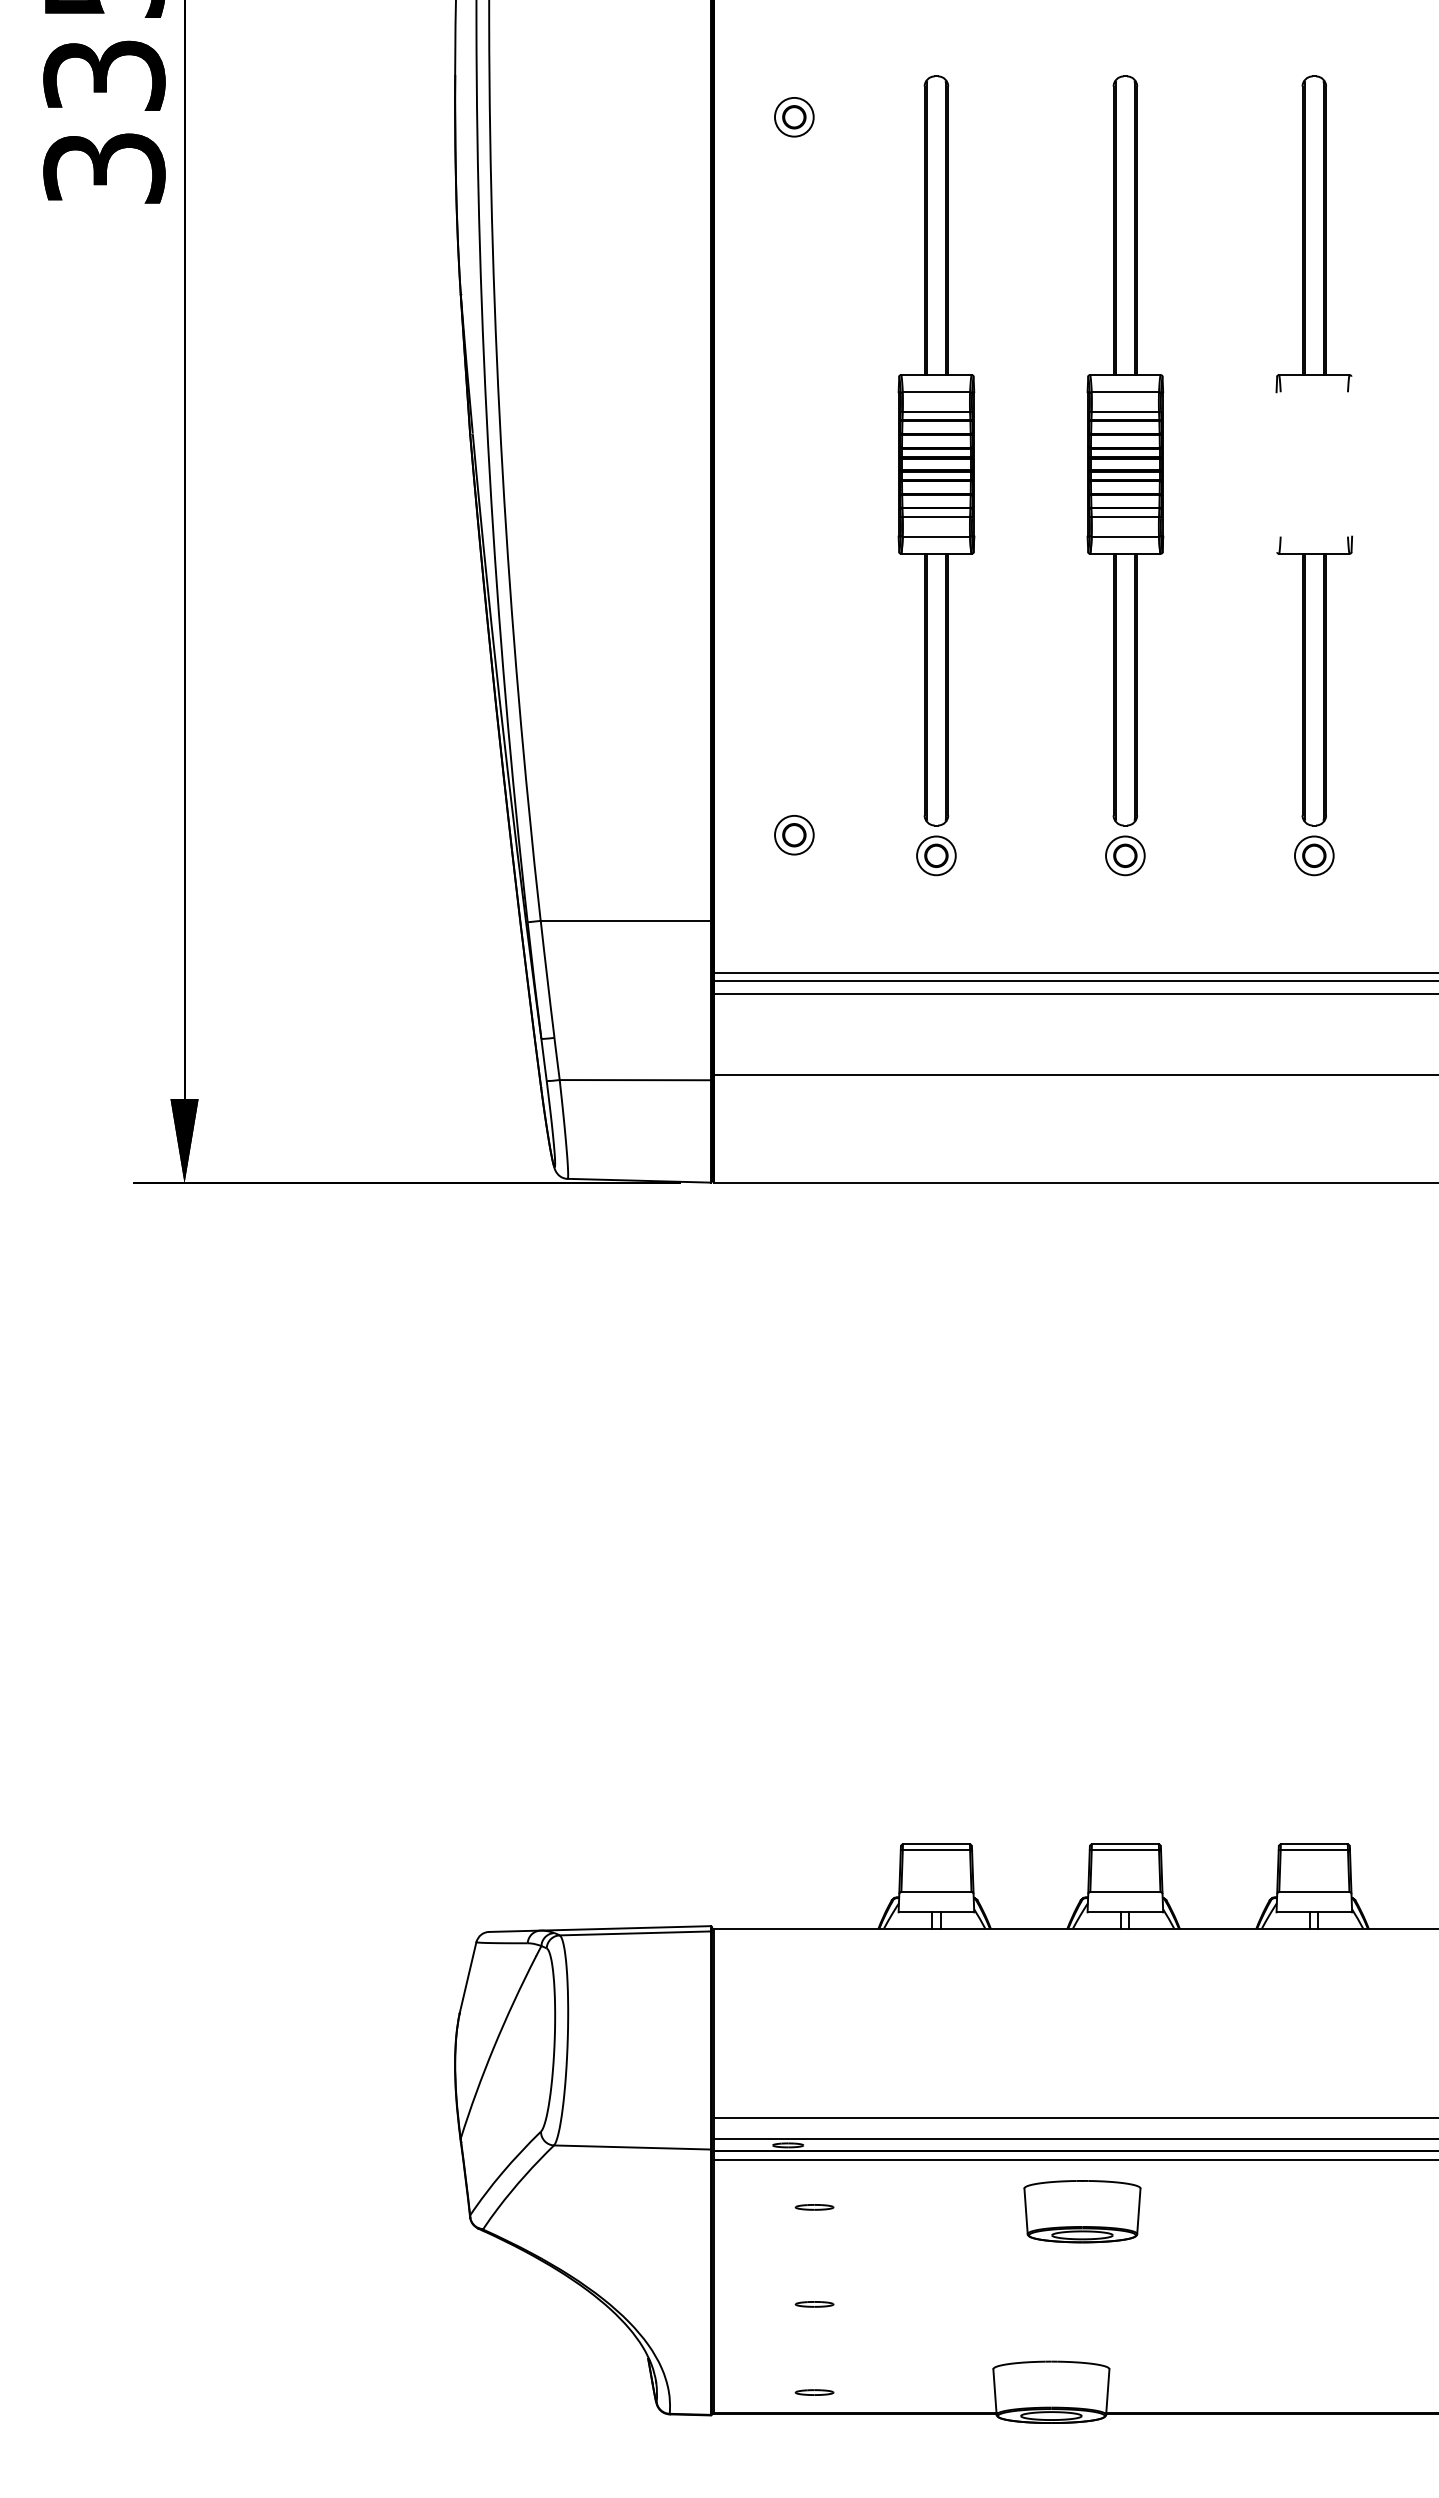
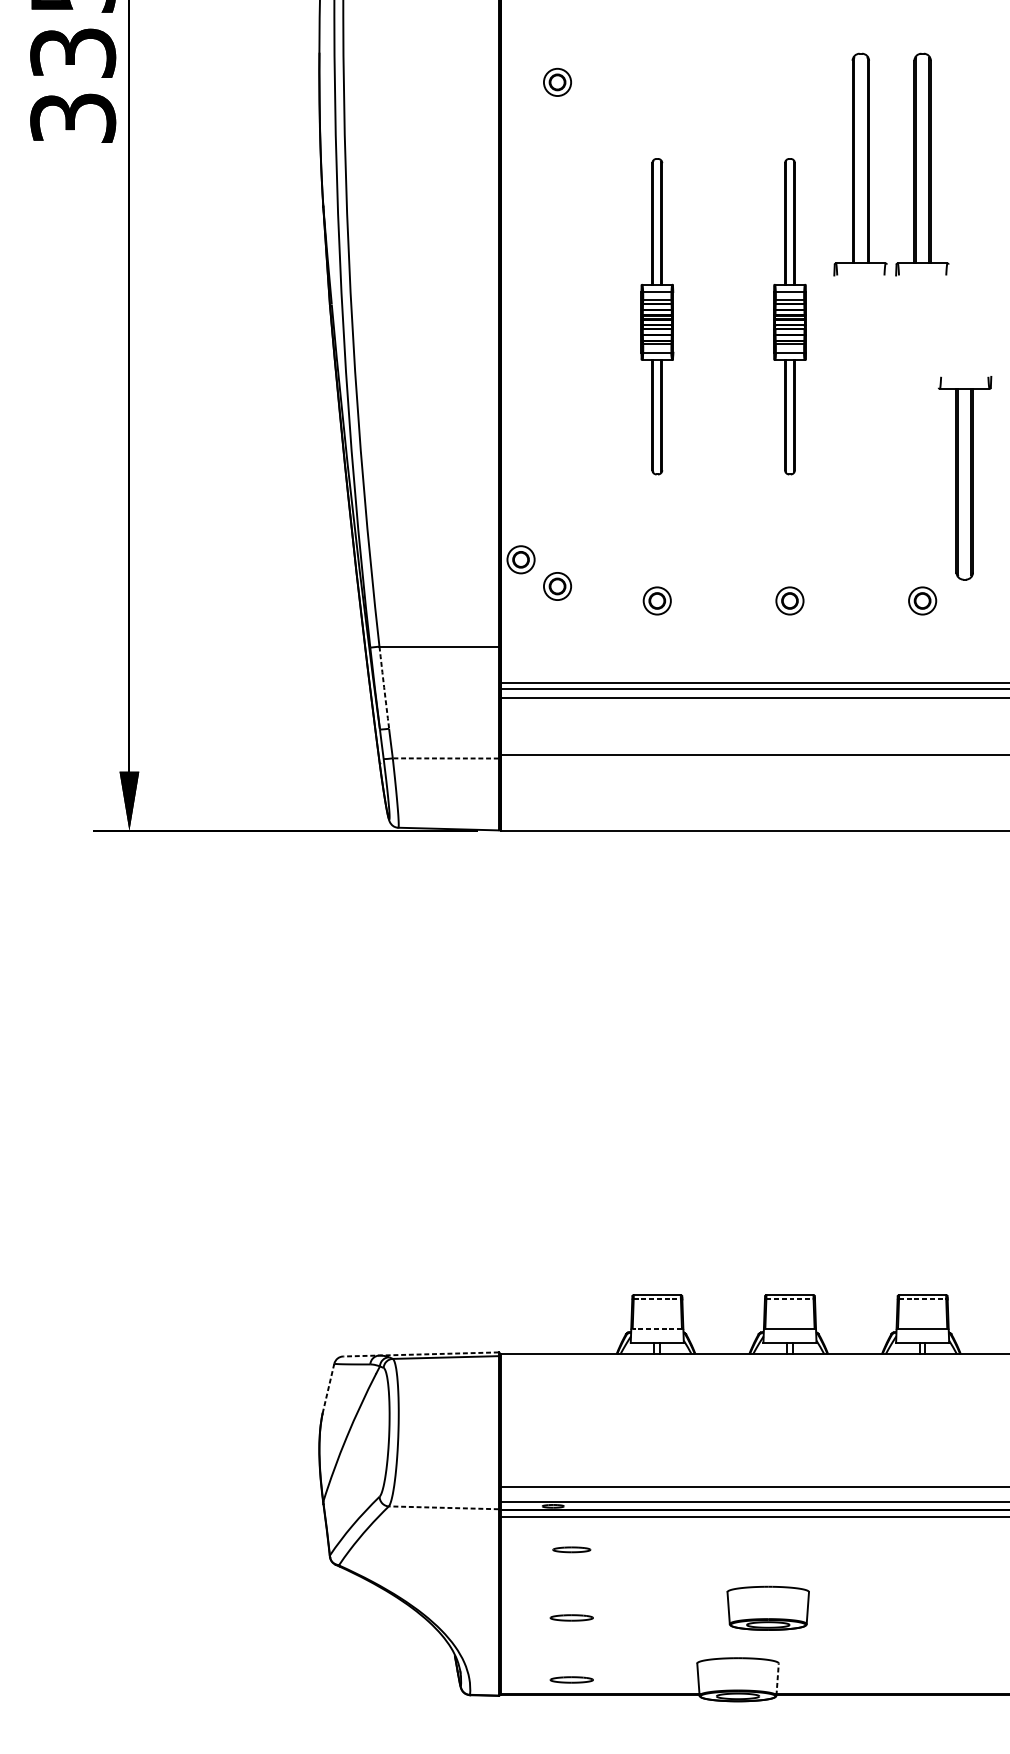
part: (1225, 234) -> (860, 164), added
part: (936, 450) -> (657, 316), size x0.6
part: (1125, 450) -> (790, 316), size x0.6
part: (1314, 680) -> (964, 477), moved
part: (742, 797) -> (521, 560), added
arc: (547, 979) -> (384, 687), solid -> dashed
line: (634, 1080) -> (445, 758), solid -> dashed
line: (936, 1849) -> (657, 1298), solid -> dashed
line: (1125, 1849) -> (790, 1298), solid -> dashed
line: (1314, 1849) -> (922, 1298), solid -> dashed
line: (935, 1892) -> (656, 1328), solid -> dashed
line: (599, 1929) -> (420, 1354), solid -> dashed
line: (467, 1978) -> (328, 1389), solid -> dashed
line: (631, 2147) -> (443, 1507), solid -> dashed
part: (814, 2207) -> (571, 1549), size x1.4
part: (1082, 2211) -> (768, 1608), moved
part: (814, 2304) -> (571, 1618), size x1.6
part: (814, 2392) -> (571, 1679), size x1.6
line: (1107, 2392) -> (777, 1679), solid -> dashed

